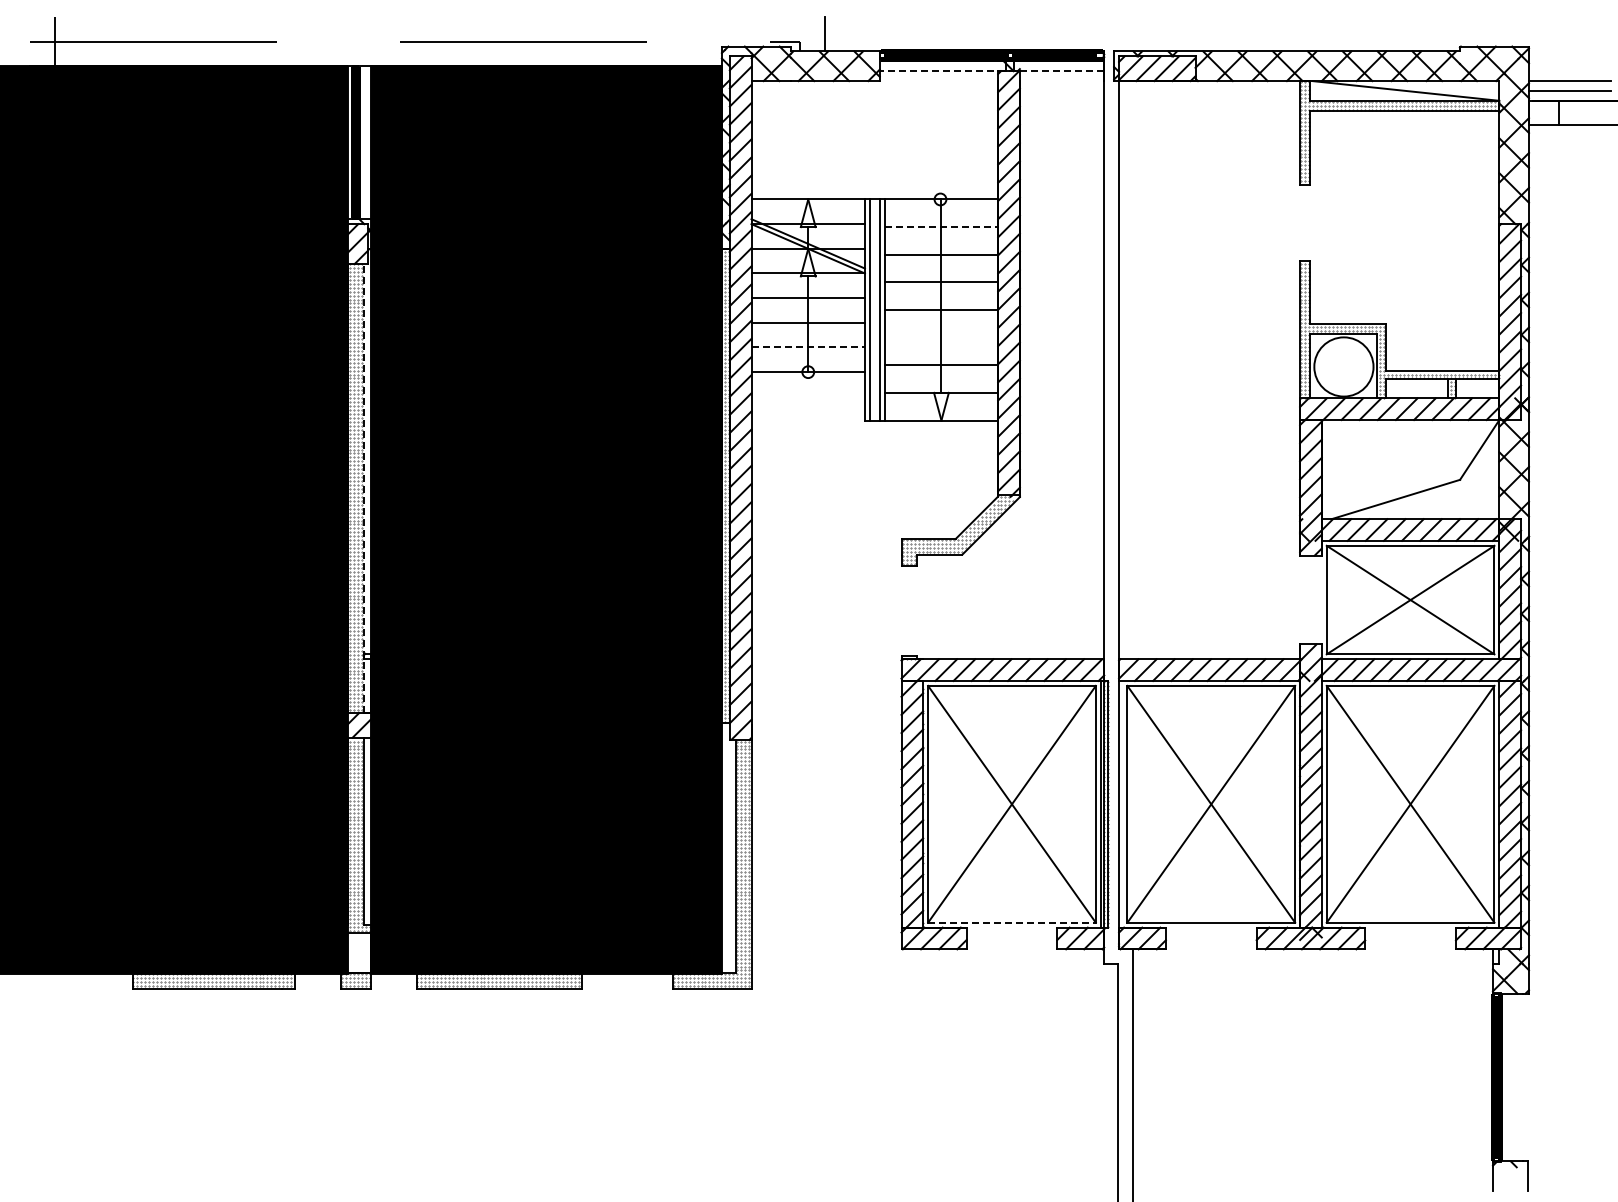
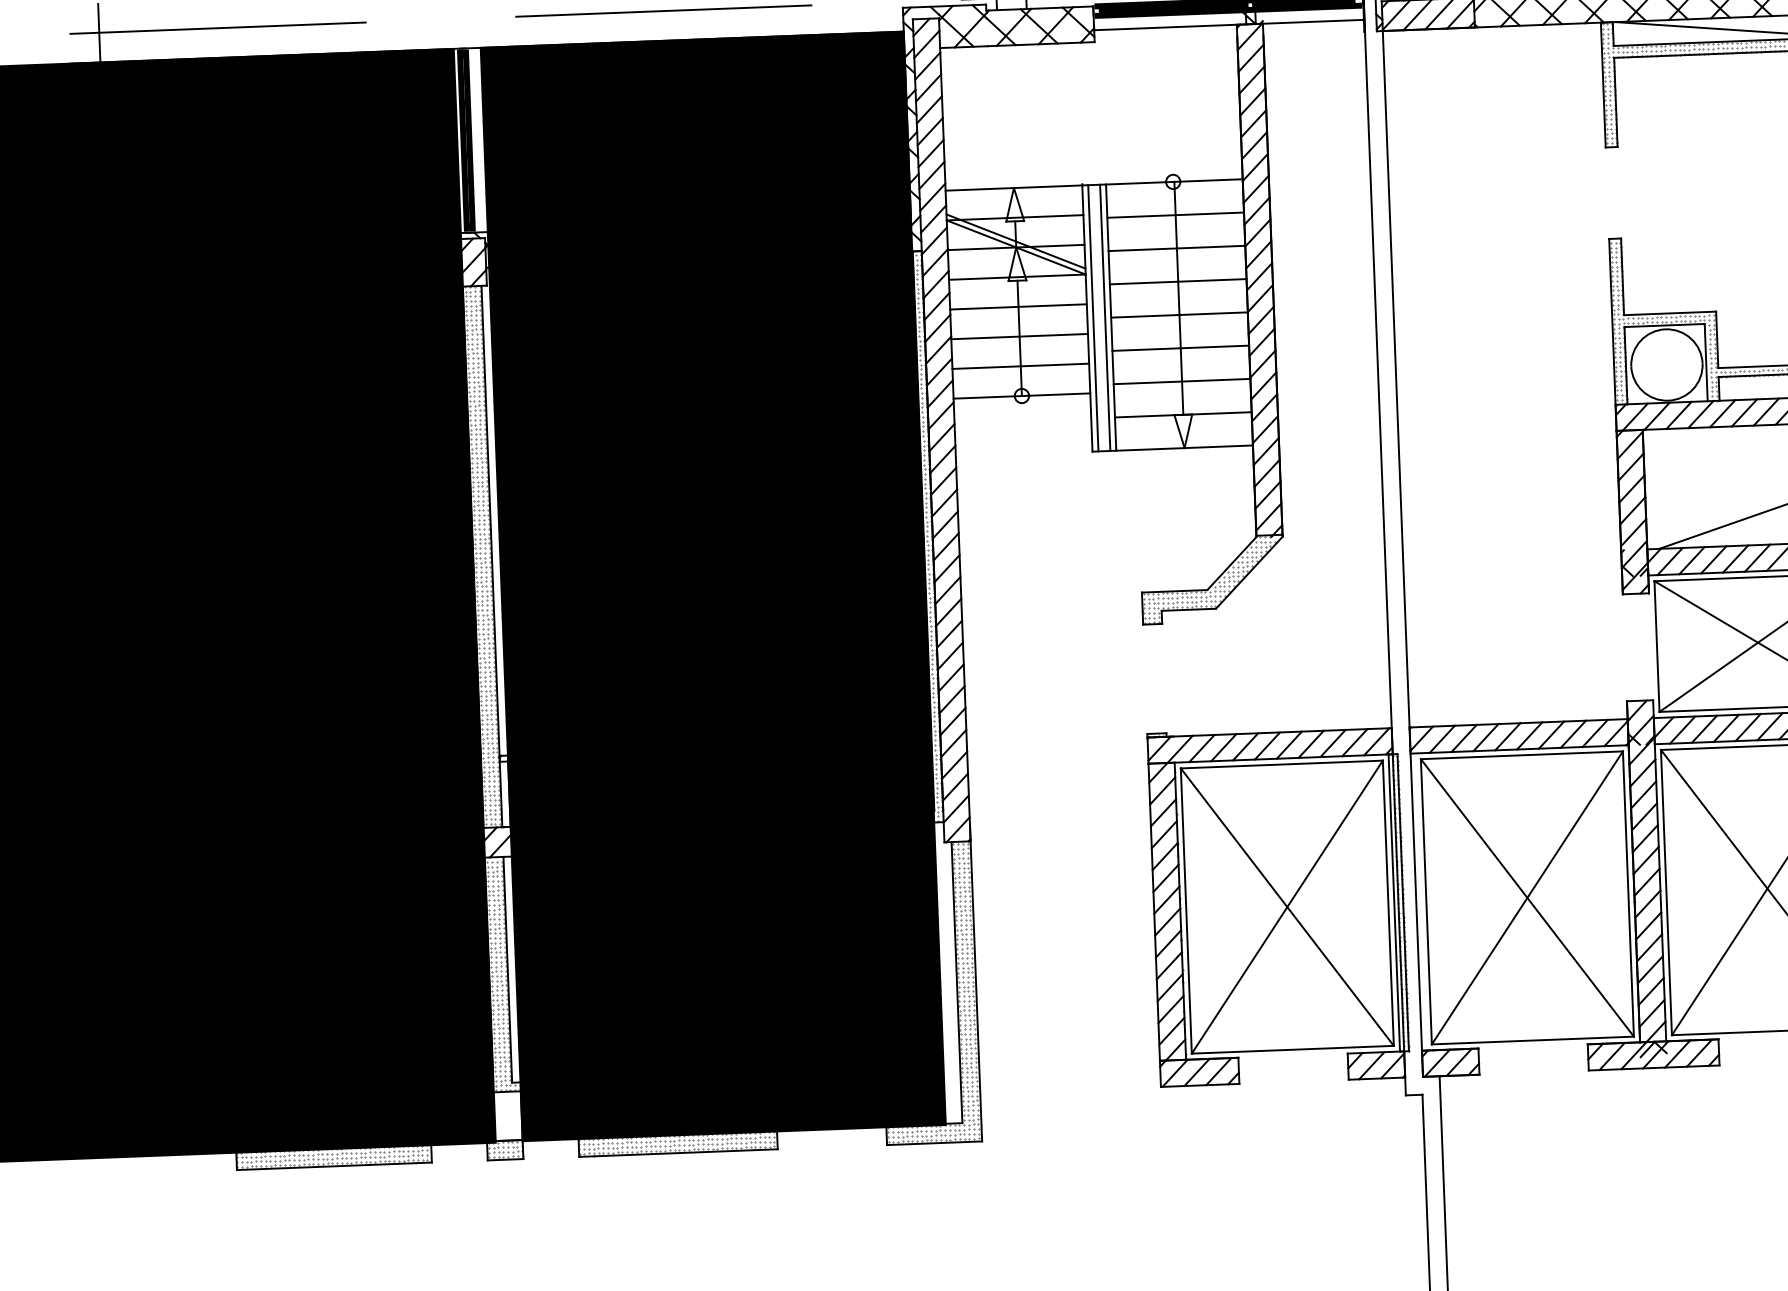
line: (991, 71) -> (1228, 25), dashed -> solid
line: (941, 227) -> (1175, 215), dashed -> solid
line: (941, 337) -> (1180, 348), added
line: (808, 347) -> (1021, 366), dashed -> solid
line: (363, 488) -> (491, 556), dashed -> solid
line: (1012, 922) -> (1293, 1049), dashed -> solid

